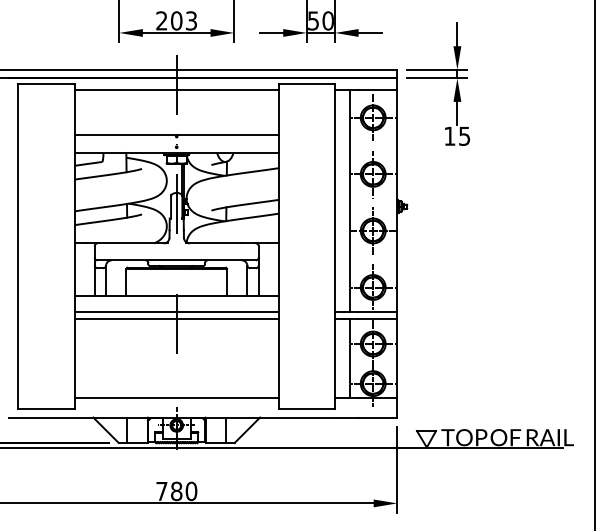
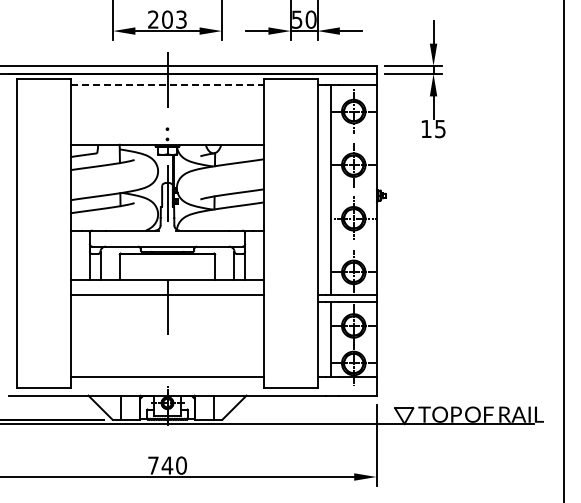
line: (176, 89) -> (167, 84), solid -> dashed
line: (176, 134) -> (167, 127), removed
line: (176, 318) -> (167, 301), removed
text: (176, 491) -> (167, 465), 780 -> 740

